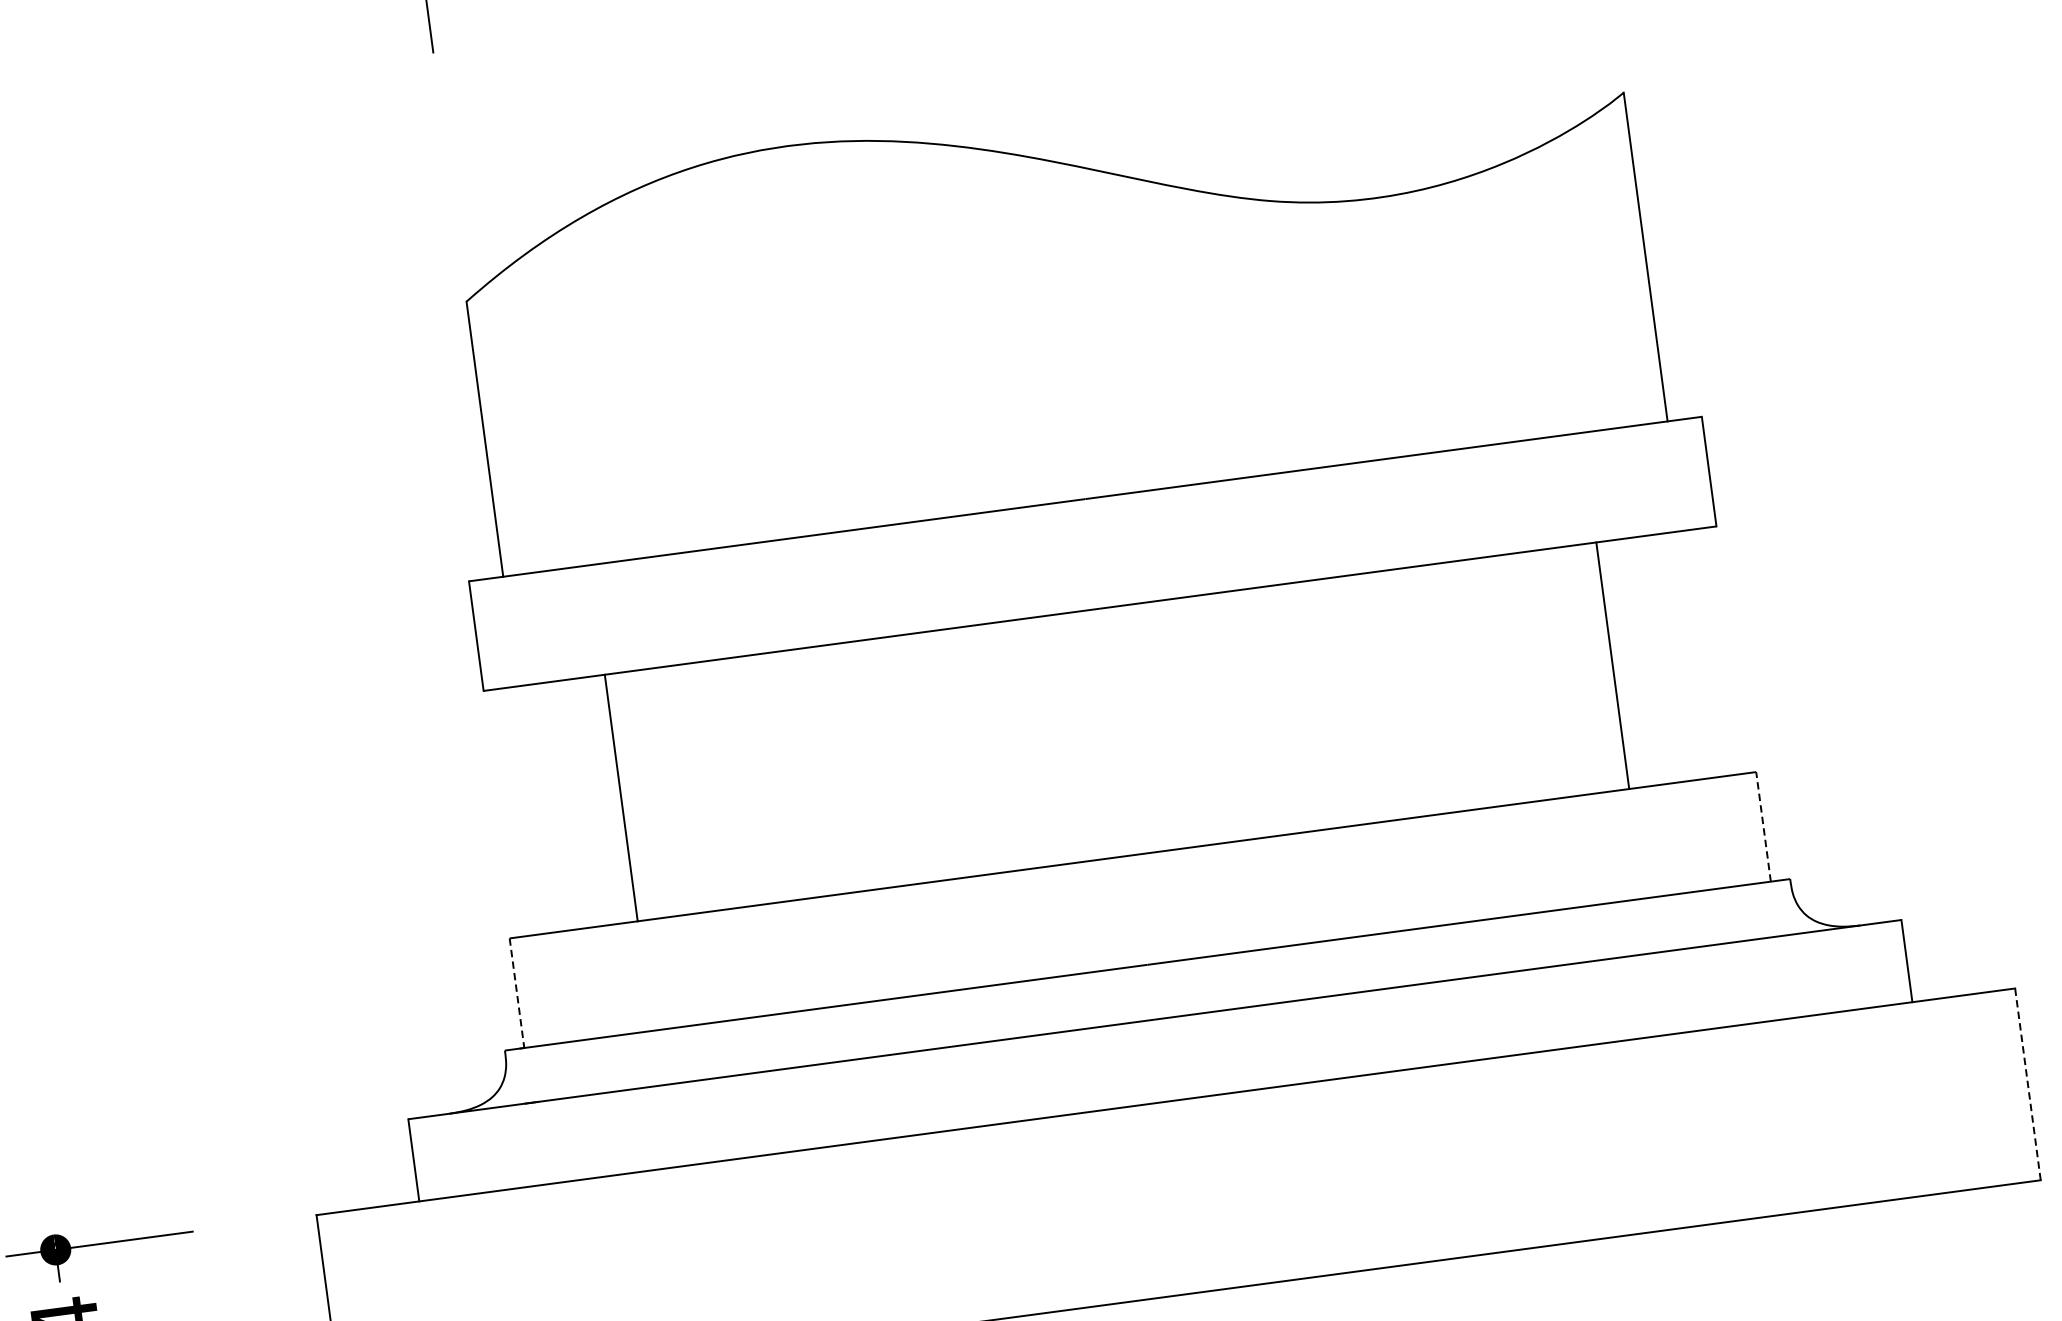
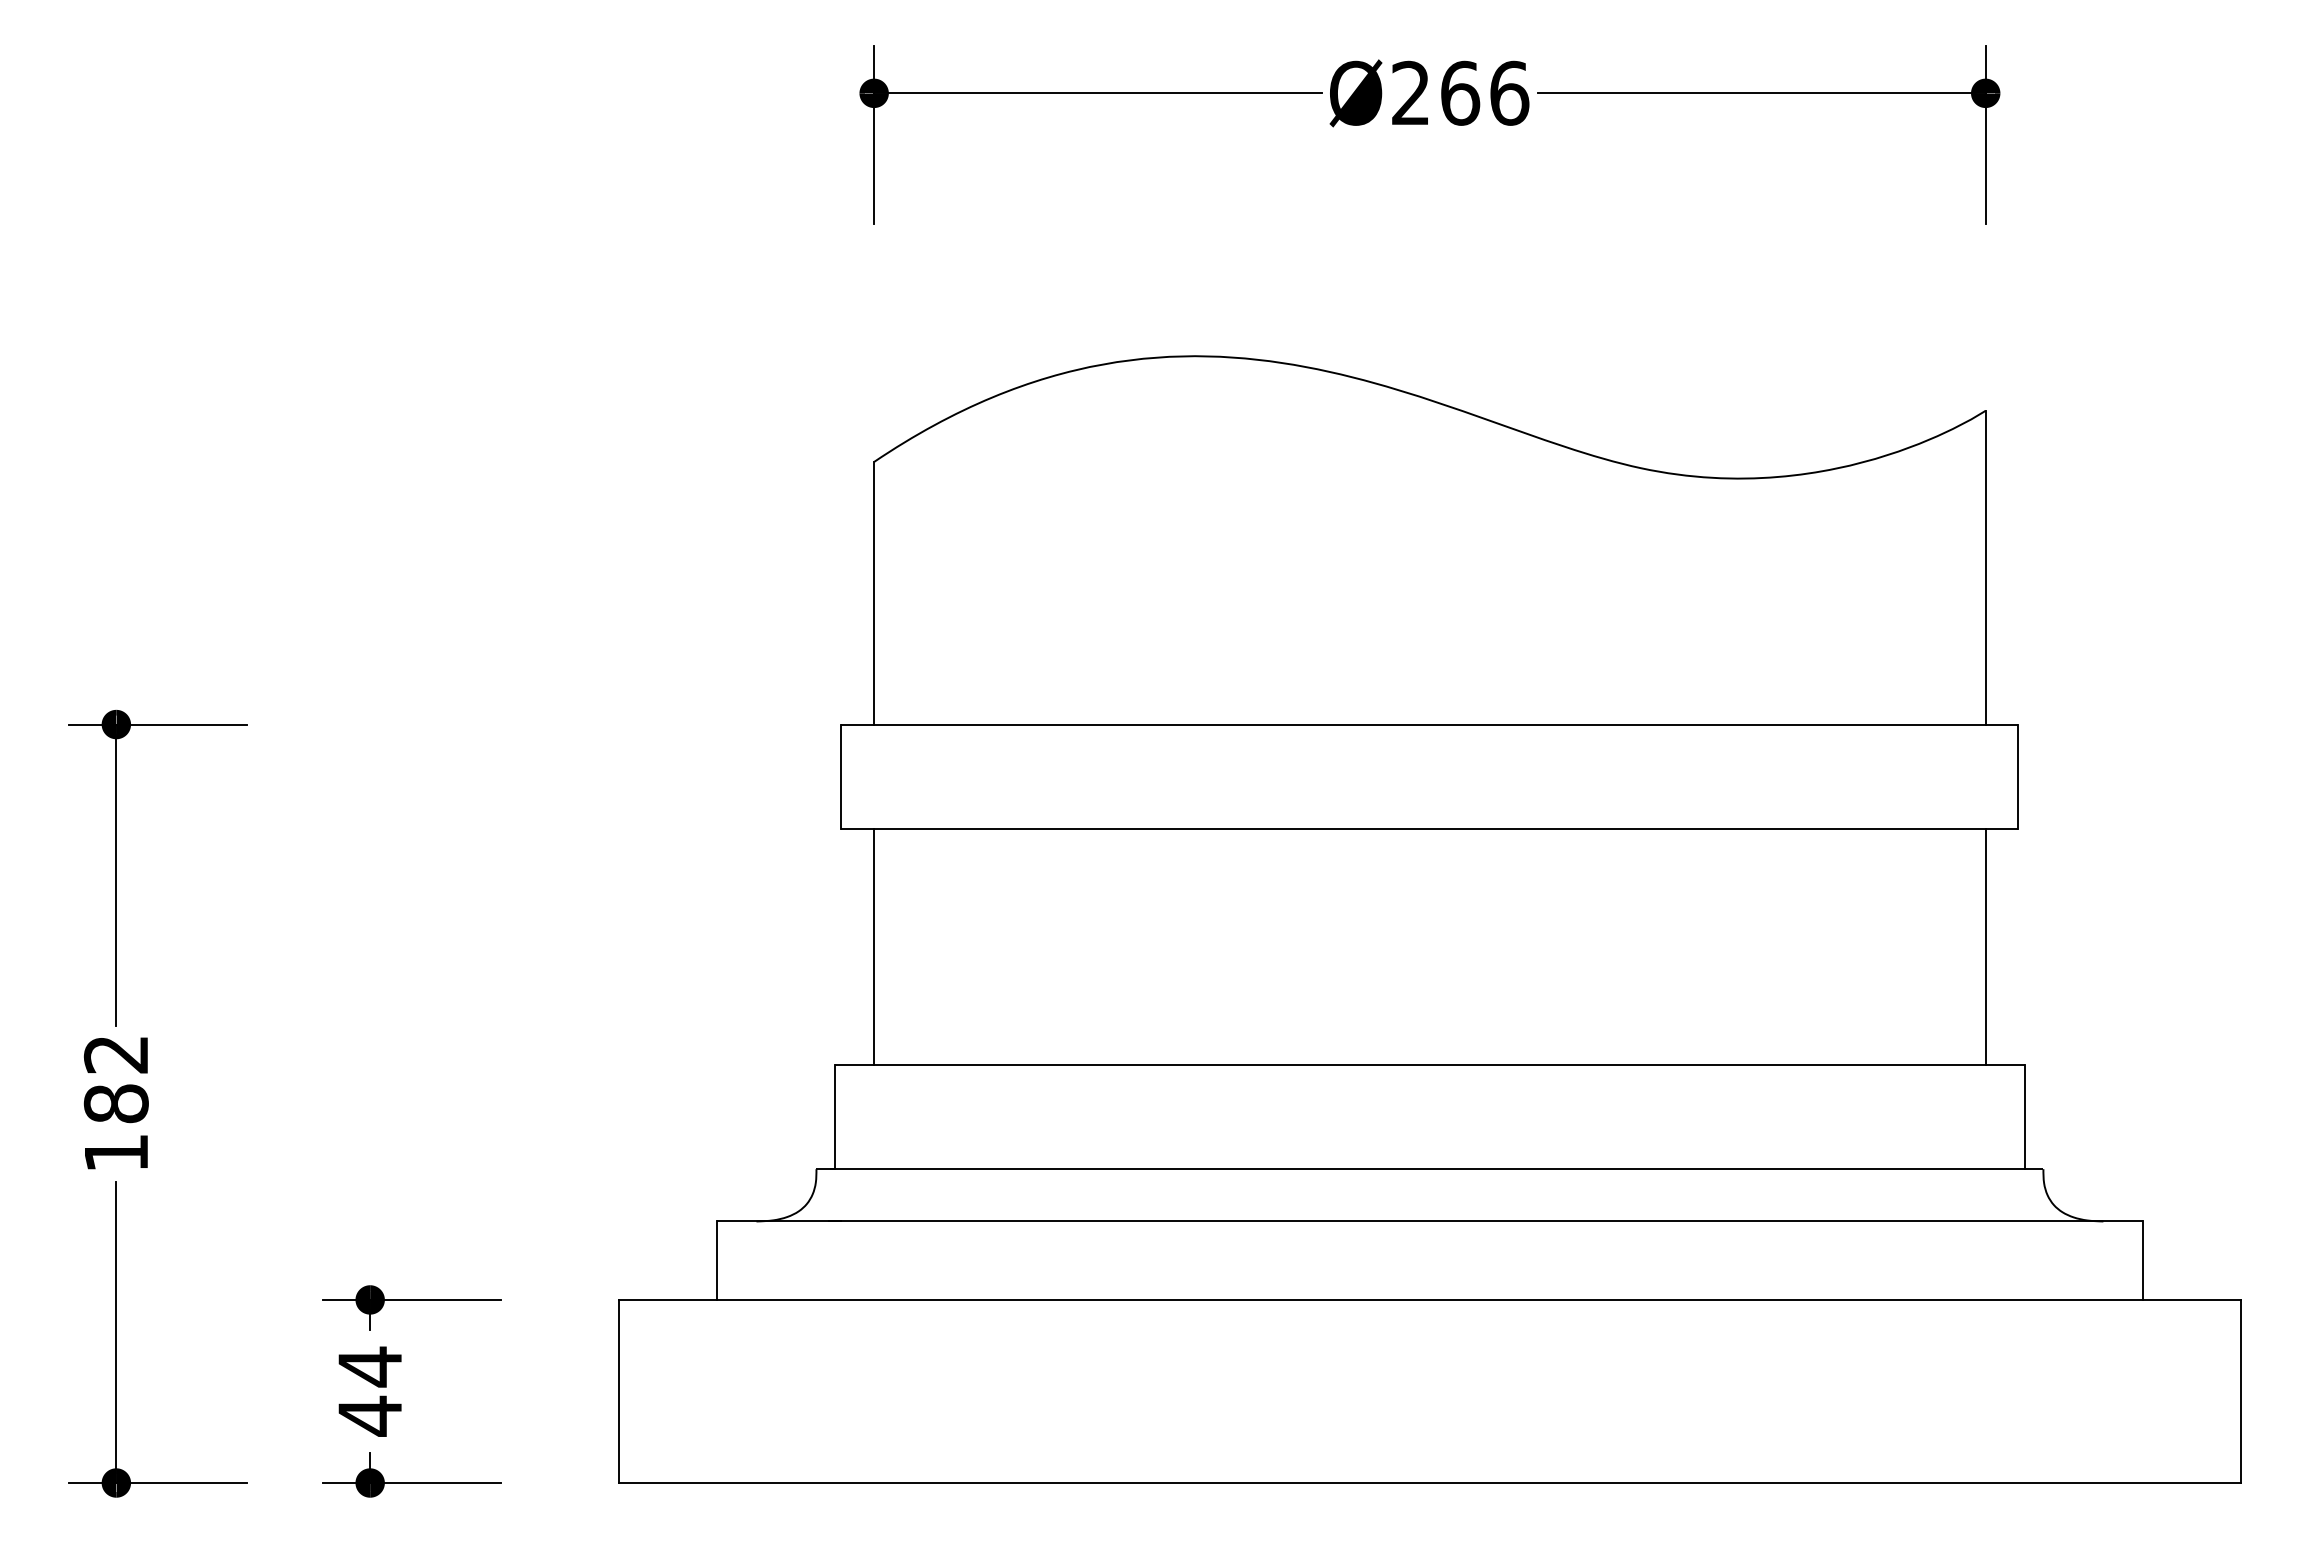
line: (1612, 665) -> (1985, 946), moved
line: (621, 797) -> (874, 946), moved
line: (1763, 826) -> (2024, 1116), dashed -> solid
line: (516, 993) -> (834, 1117), dashed -> solid
line: (2027, 1084) -> (2240, 1391), dashed -> solid

